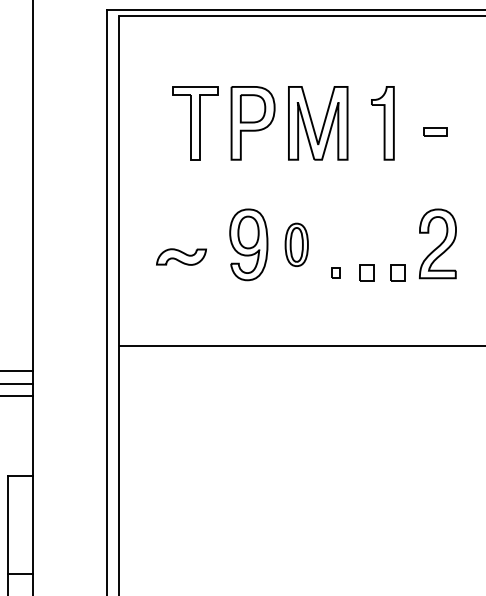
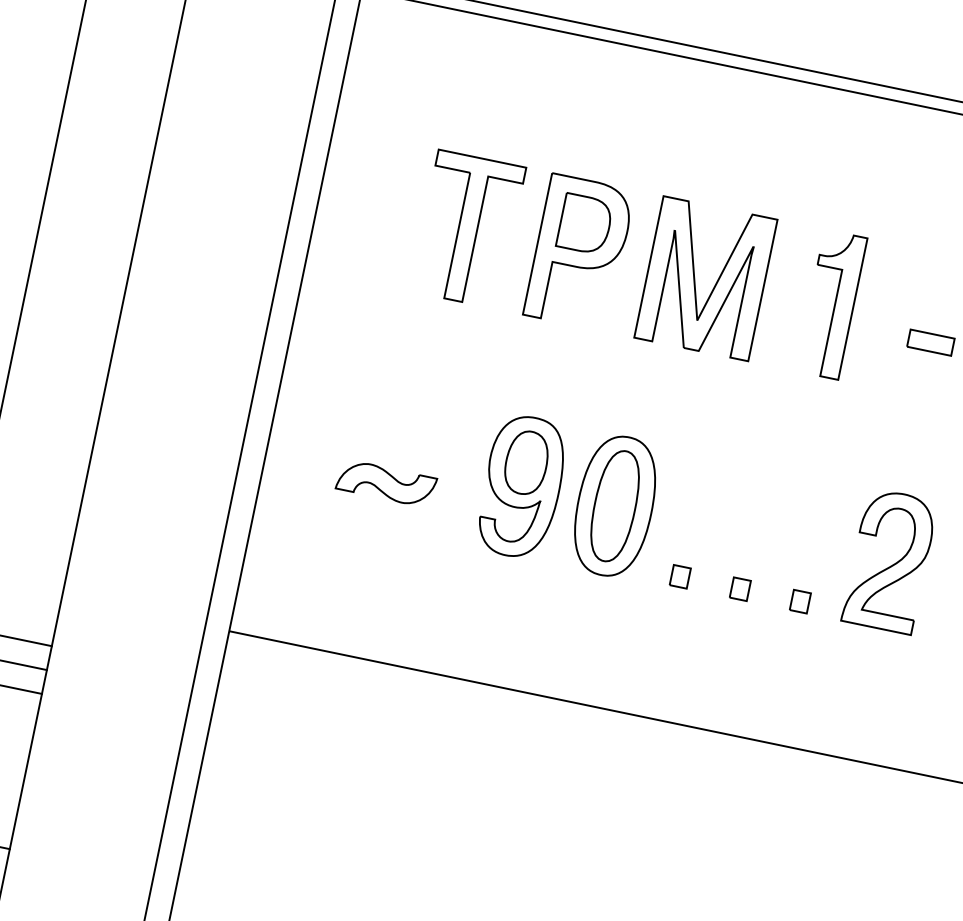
part: (296, 244) -> (614, 505), size x1.67
part: (366, 272) -> (739, 588), size x0.62
part: (397, 272) -> (799, 600), size x0.62

